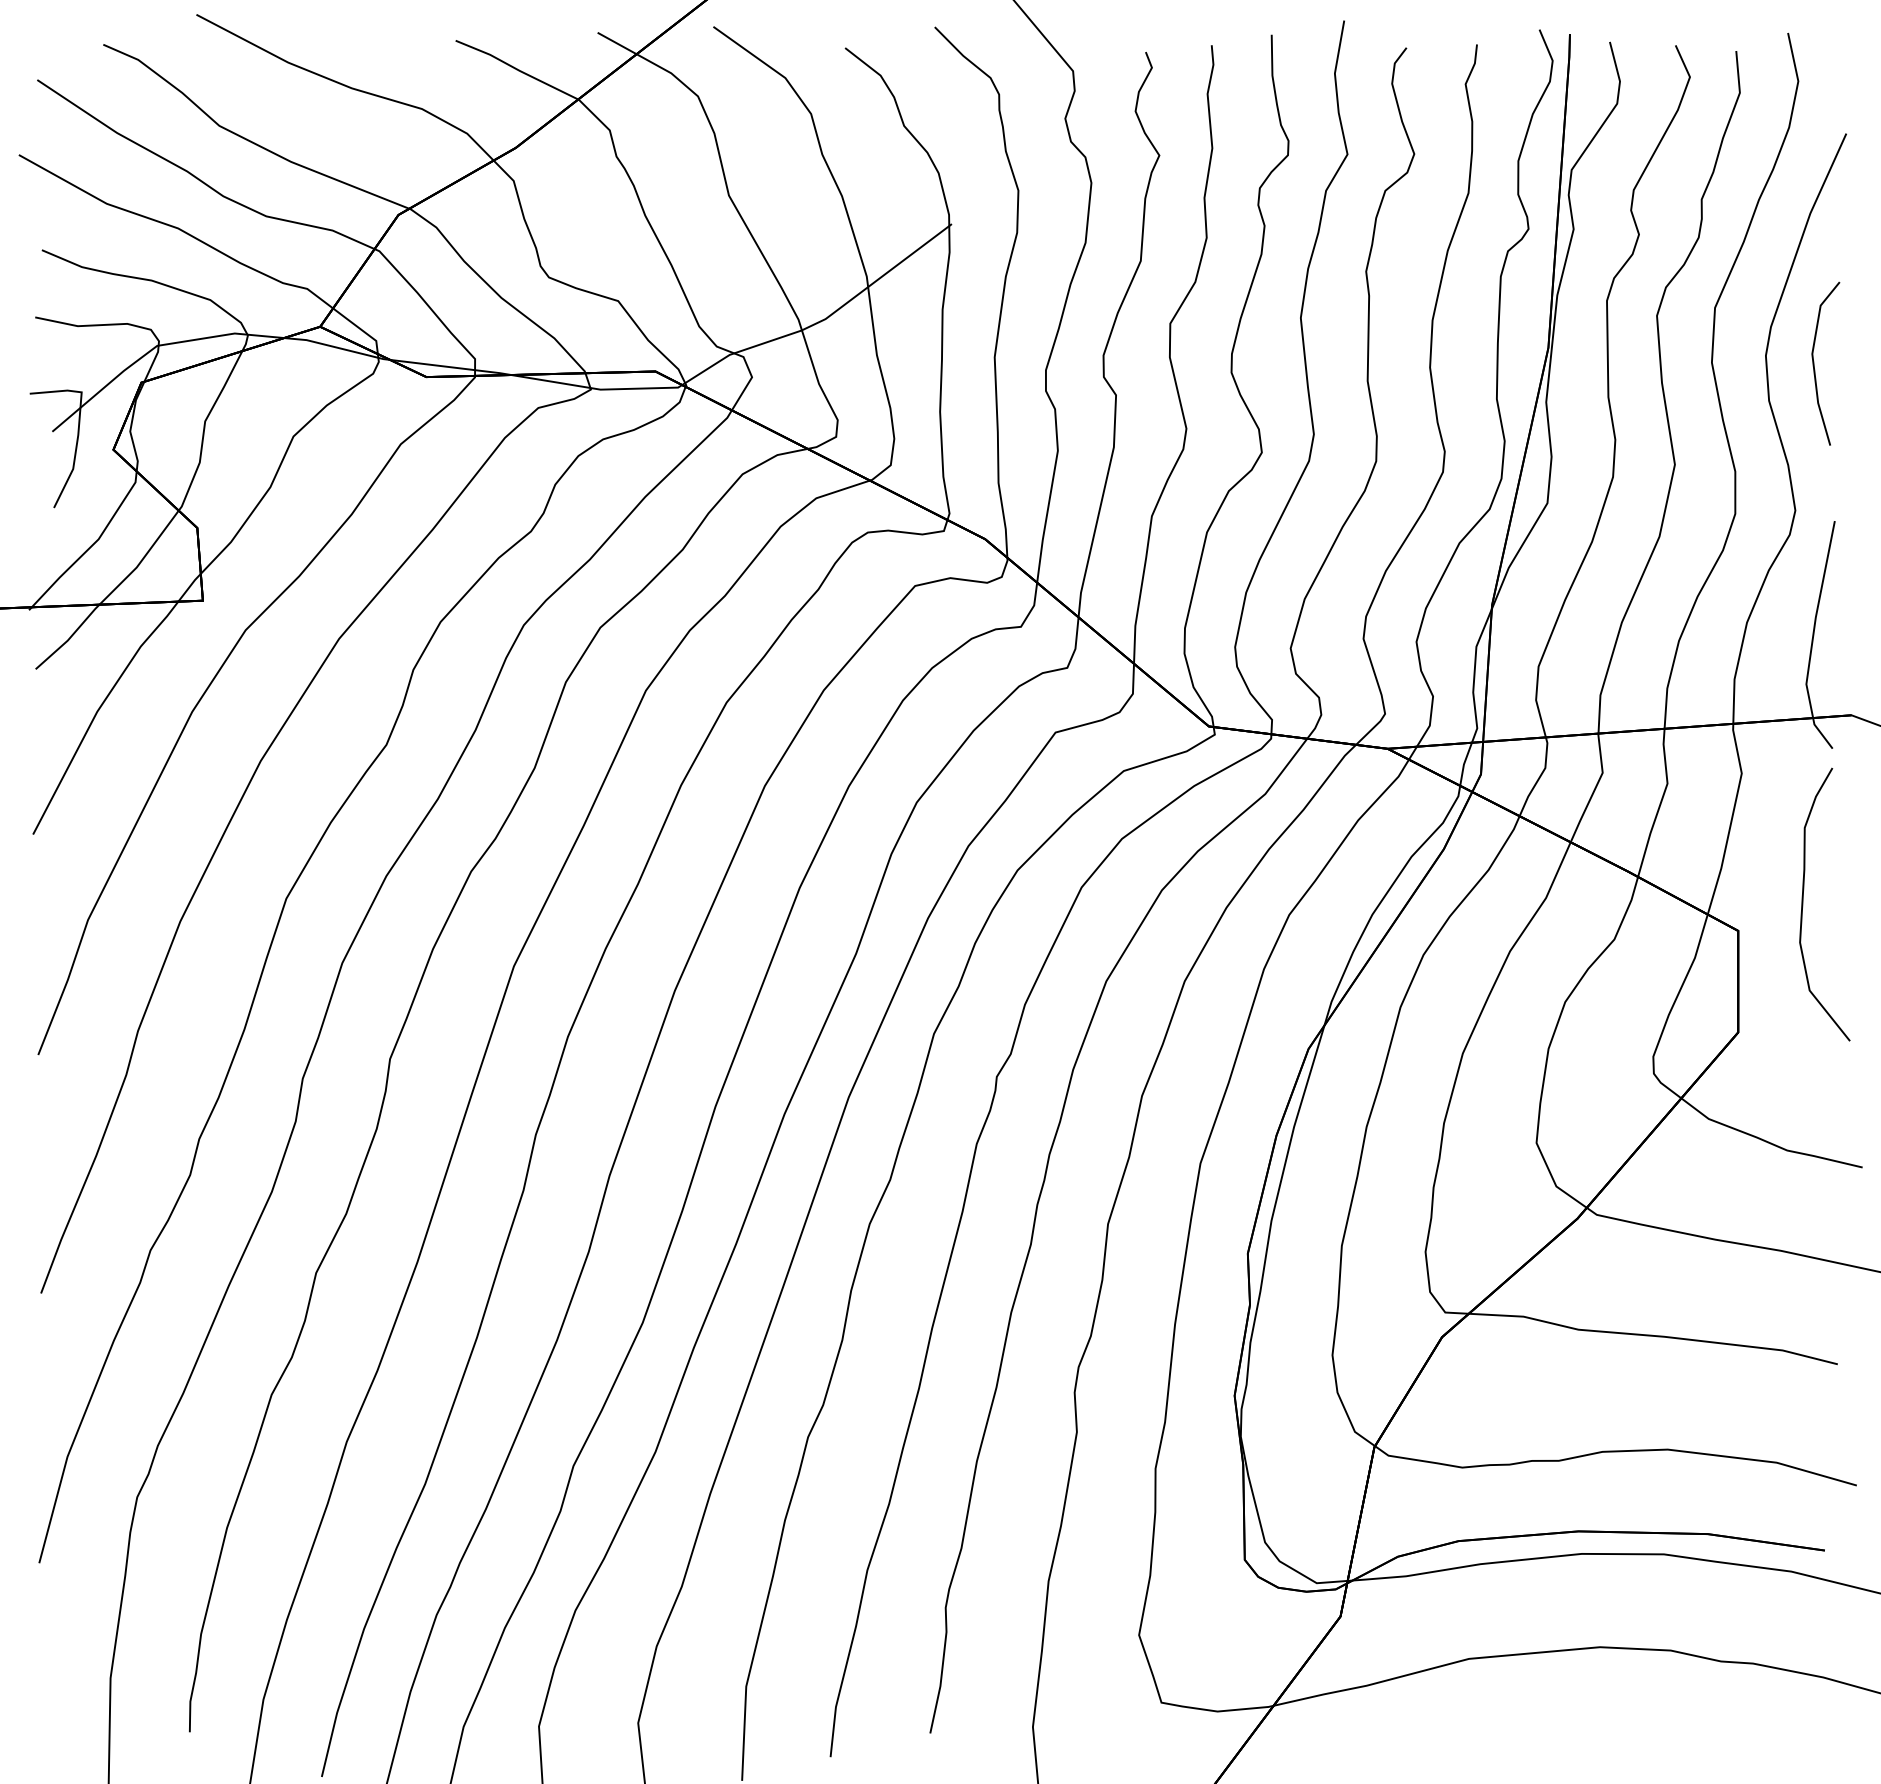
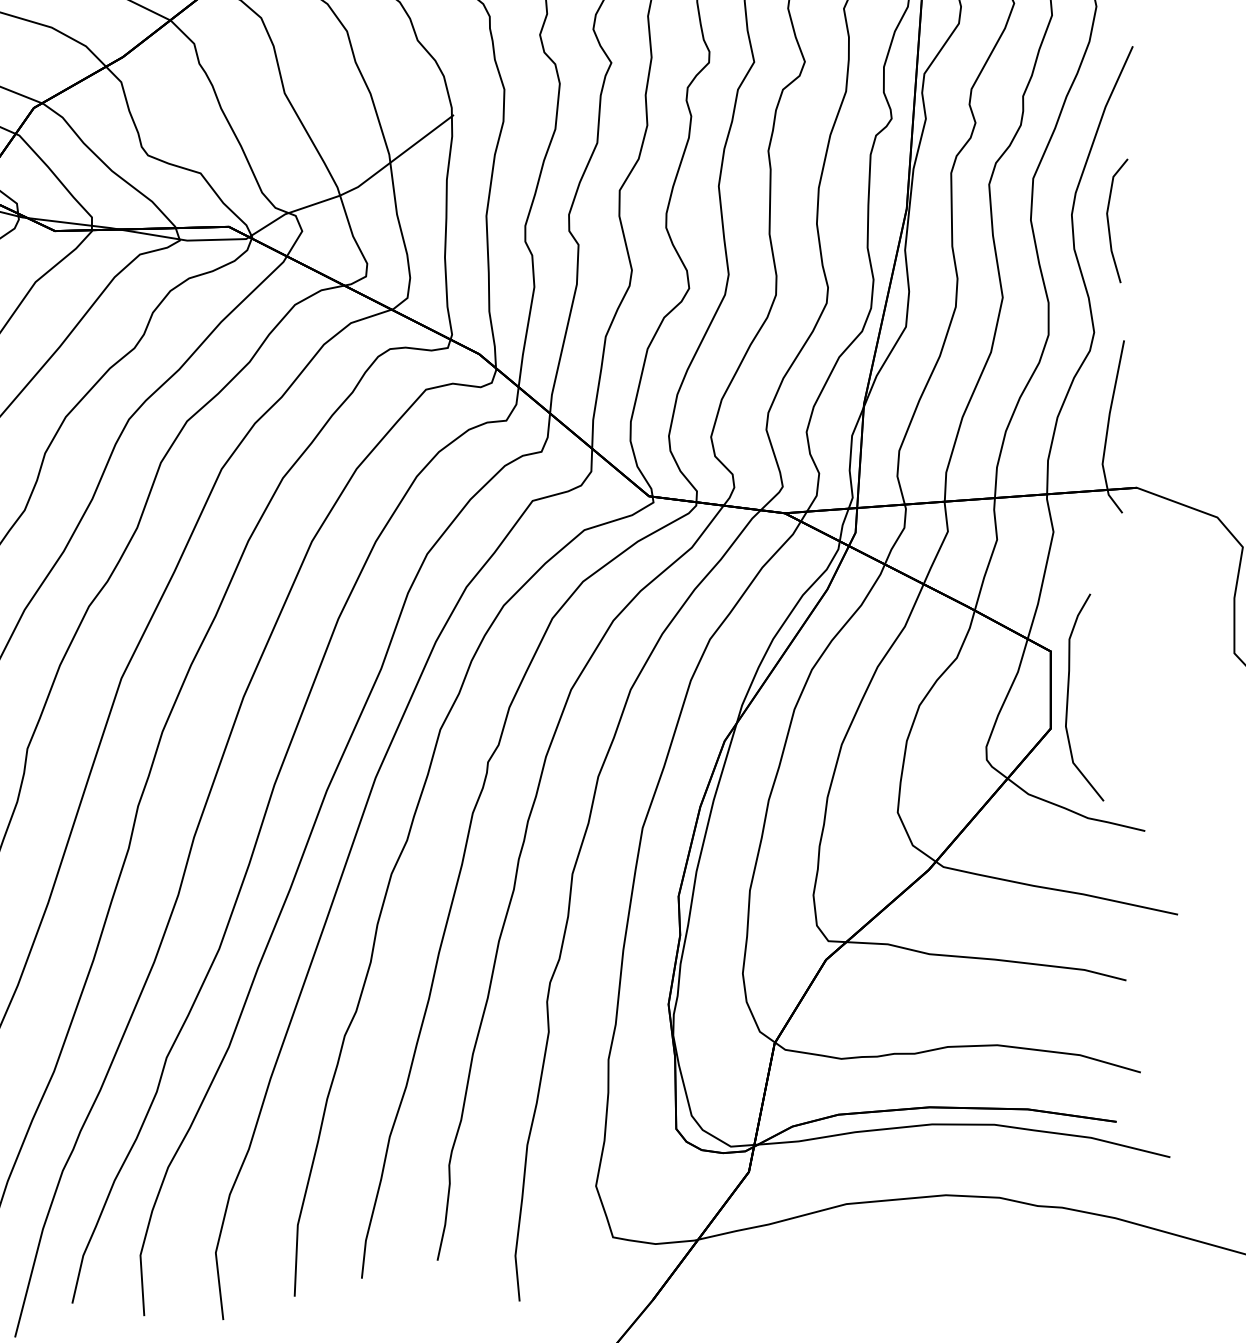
curve: (1803, 904) -> (1068, 697), moved

